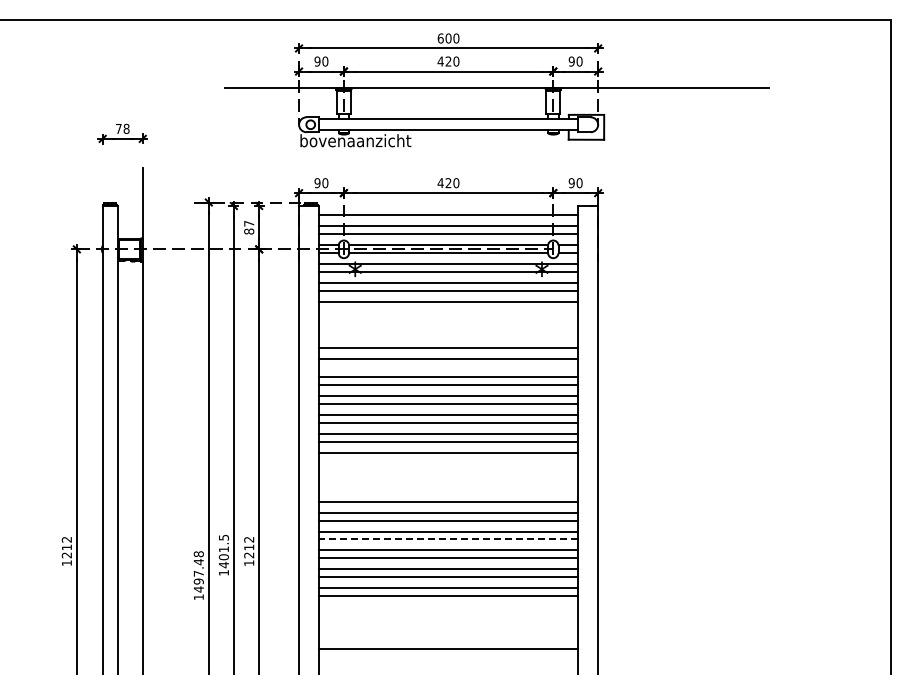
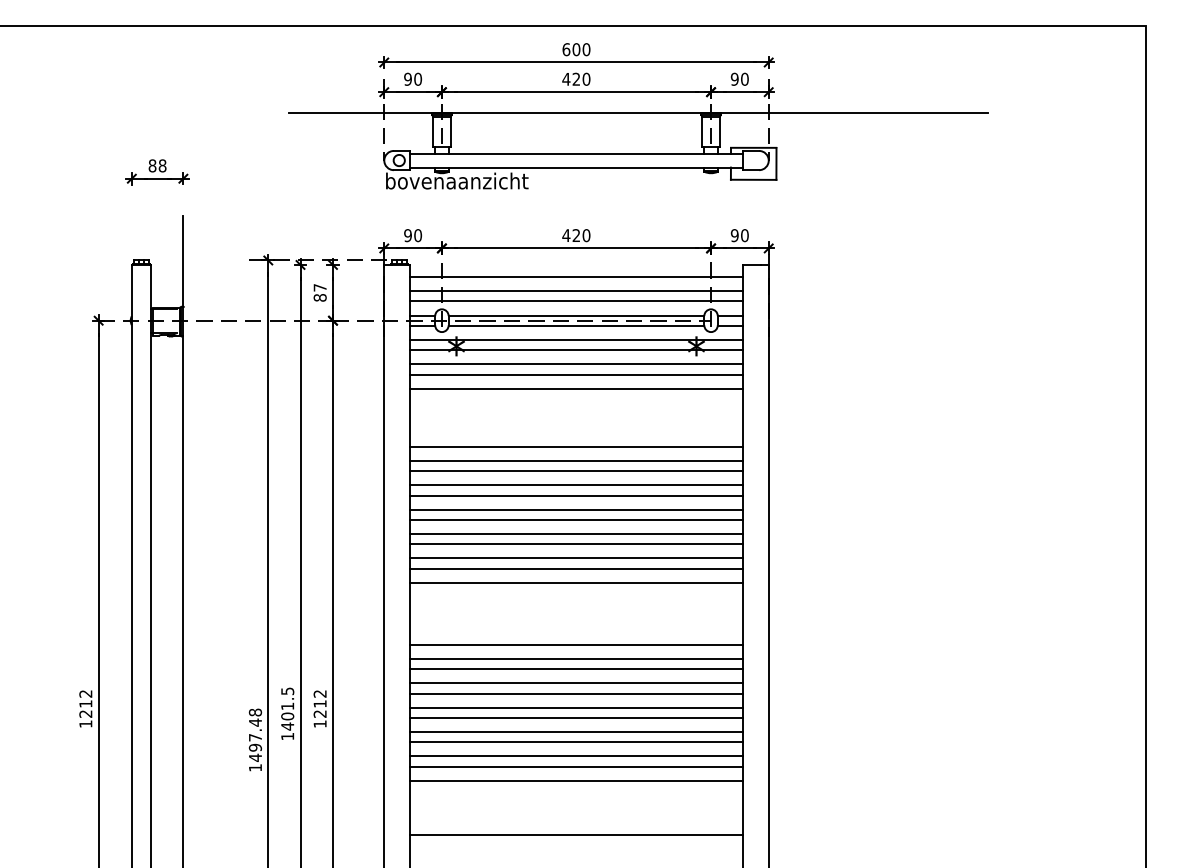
text: (118, 128) -> (152, 165), 78 -> 88
line: (448, 366) -> (576, 471), added
line: (448, 539) -> (576, 693), dashed -> solid
line: (448, 607) -> (576, 781), added

